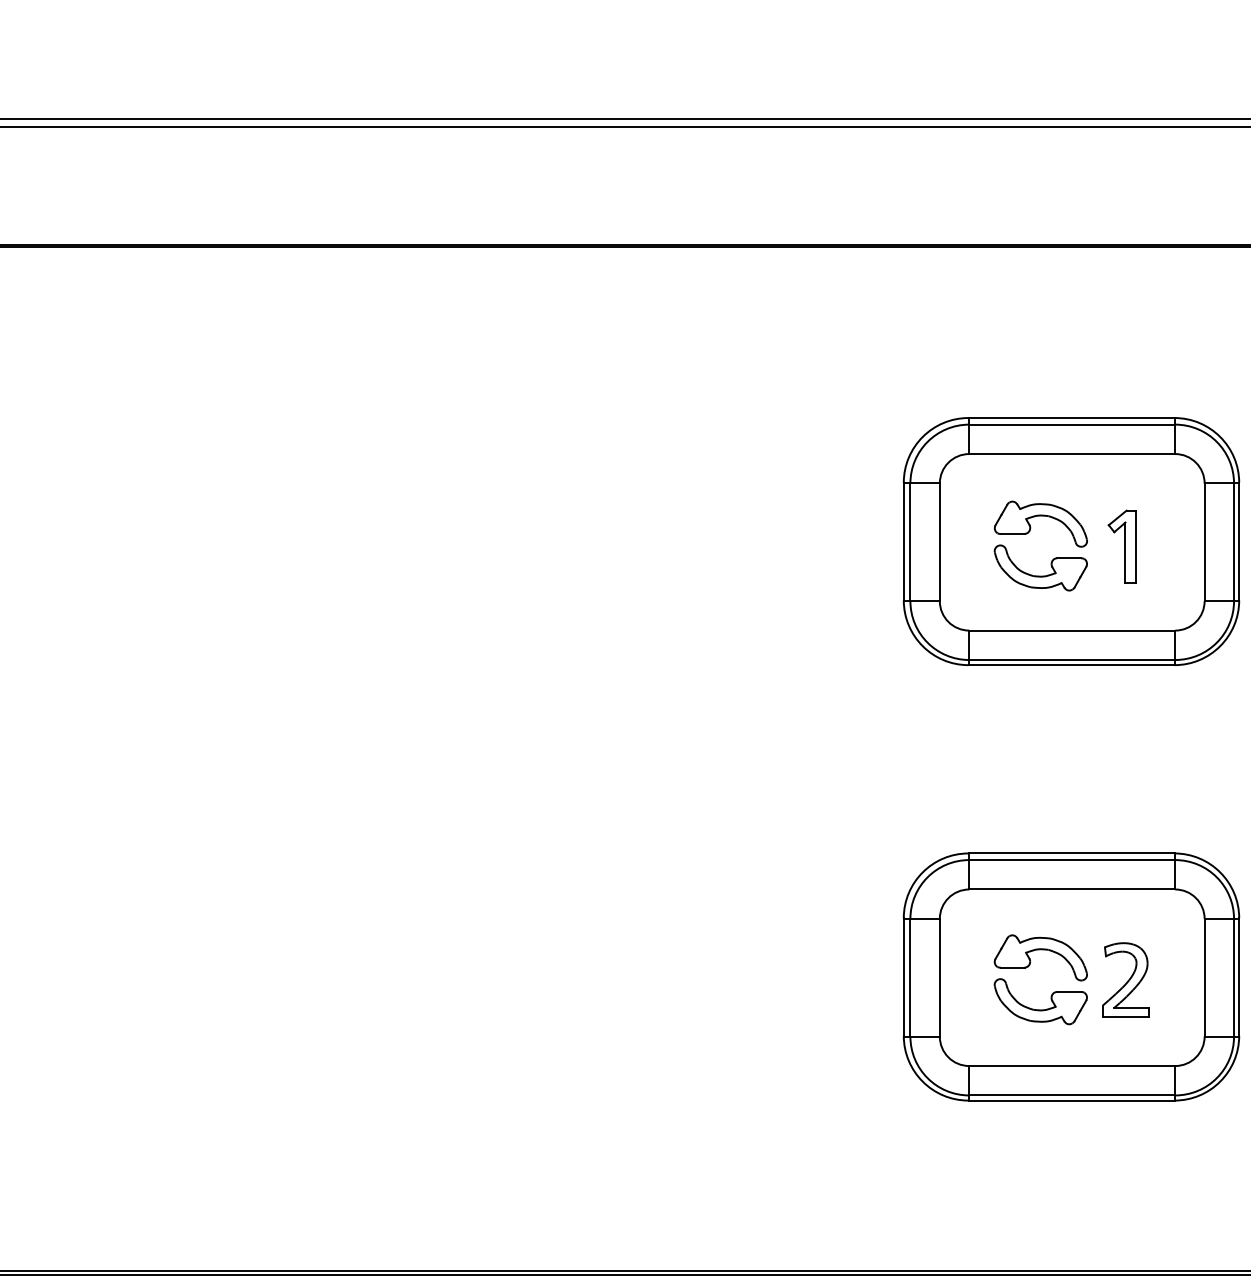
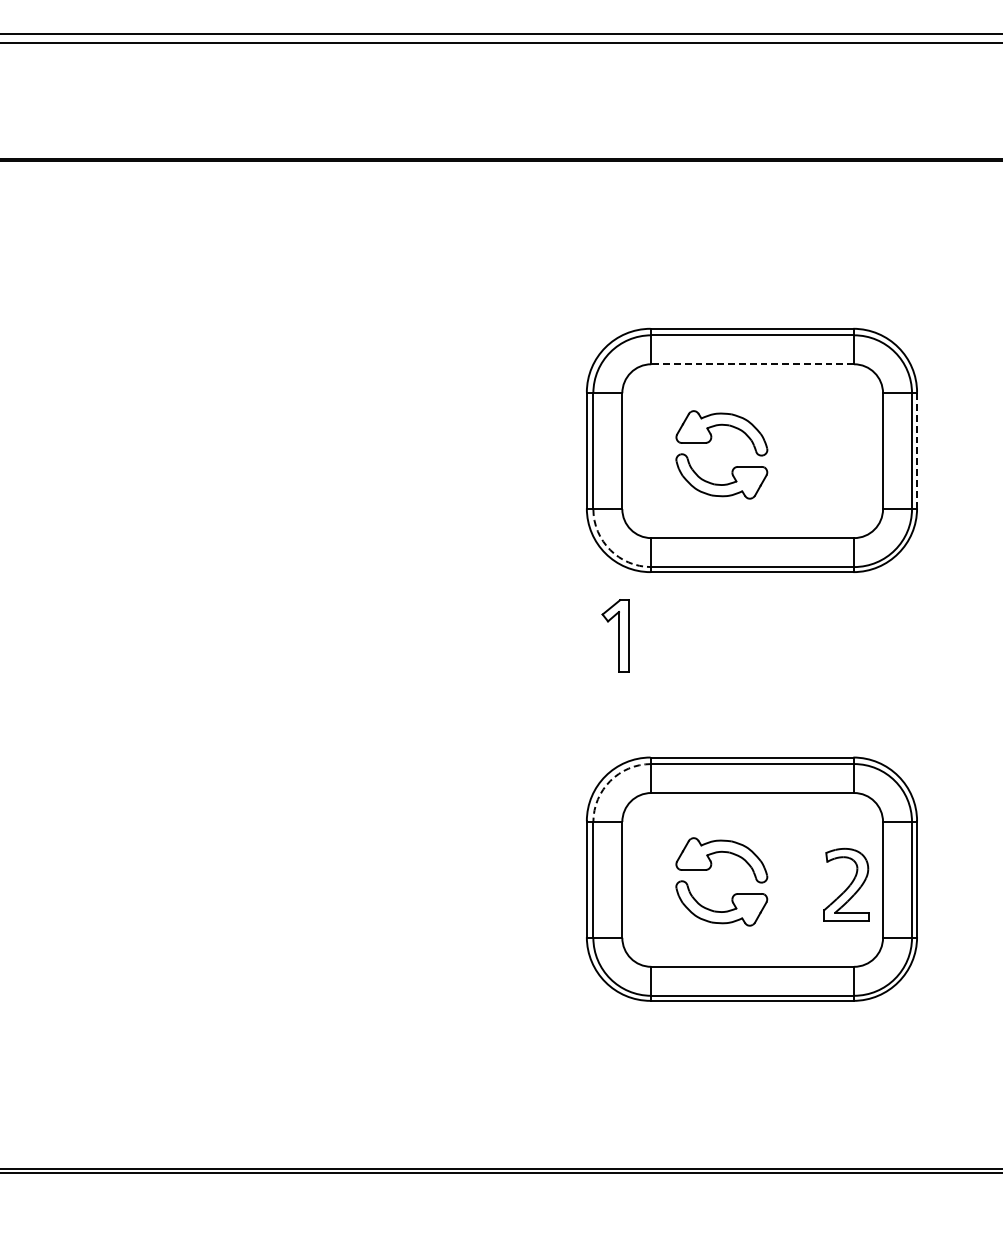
line: (1072, 454) -> (752, 364), solid -> dashed
line: (1239, 541) -> (917, 450), solid -> dashed
part: (1121, 546) -> (615, 635), moved
arc: (927, 642) -> (610, 549), solid -> dashed
arc: (927, 877) -> (610, 781), solid -> dashed
part: (1125, 979) -> (846, 884), moved

